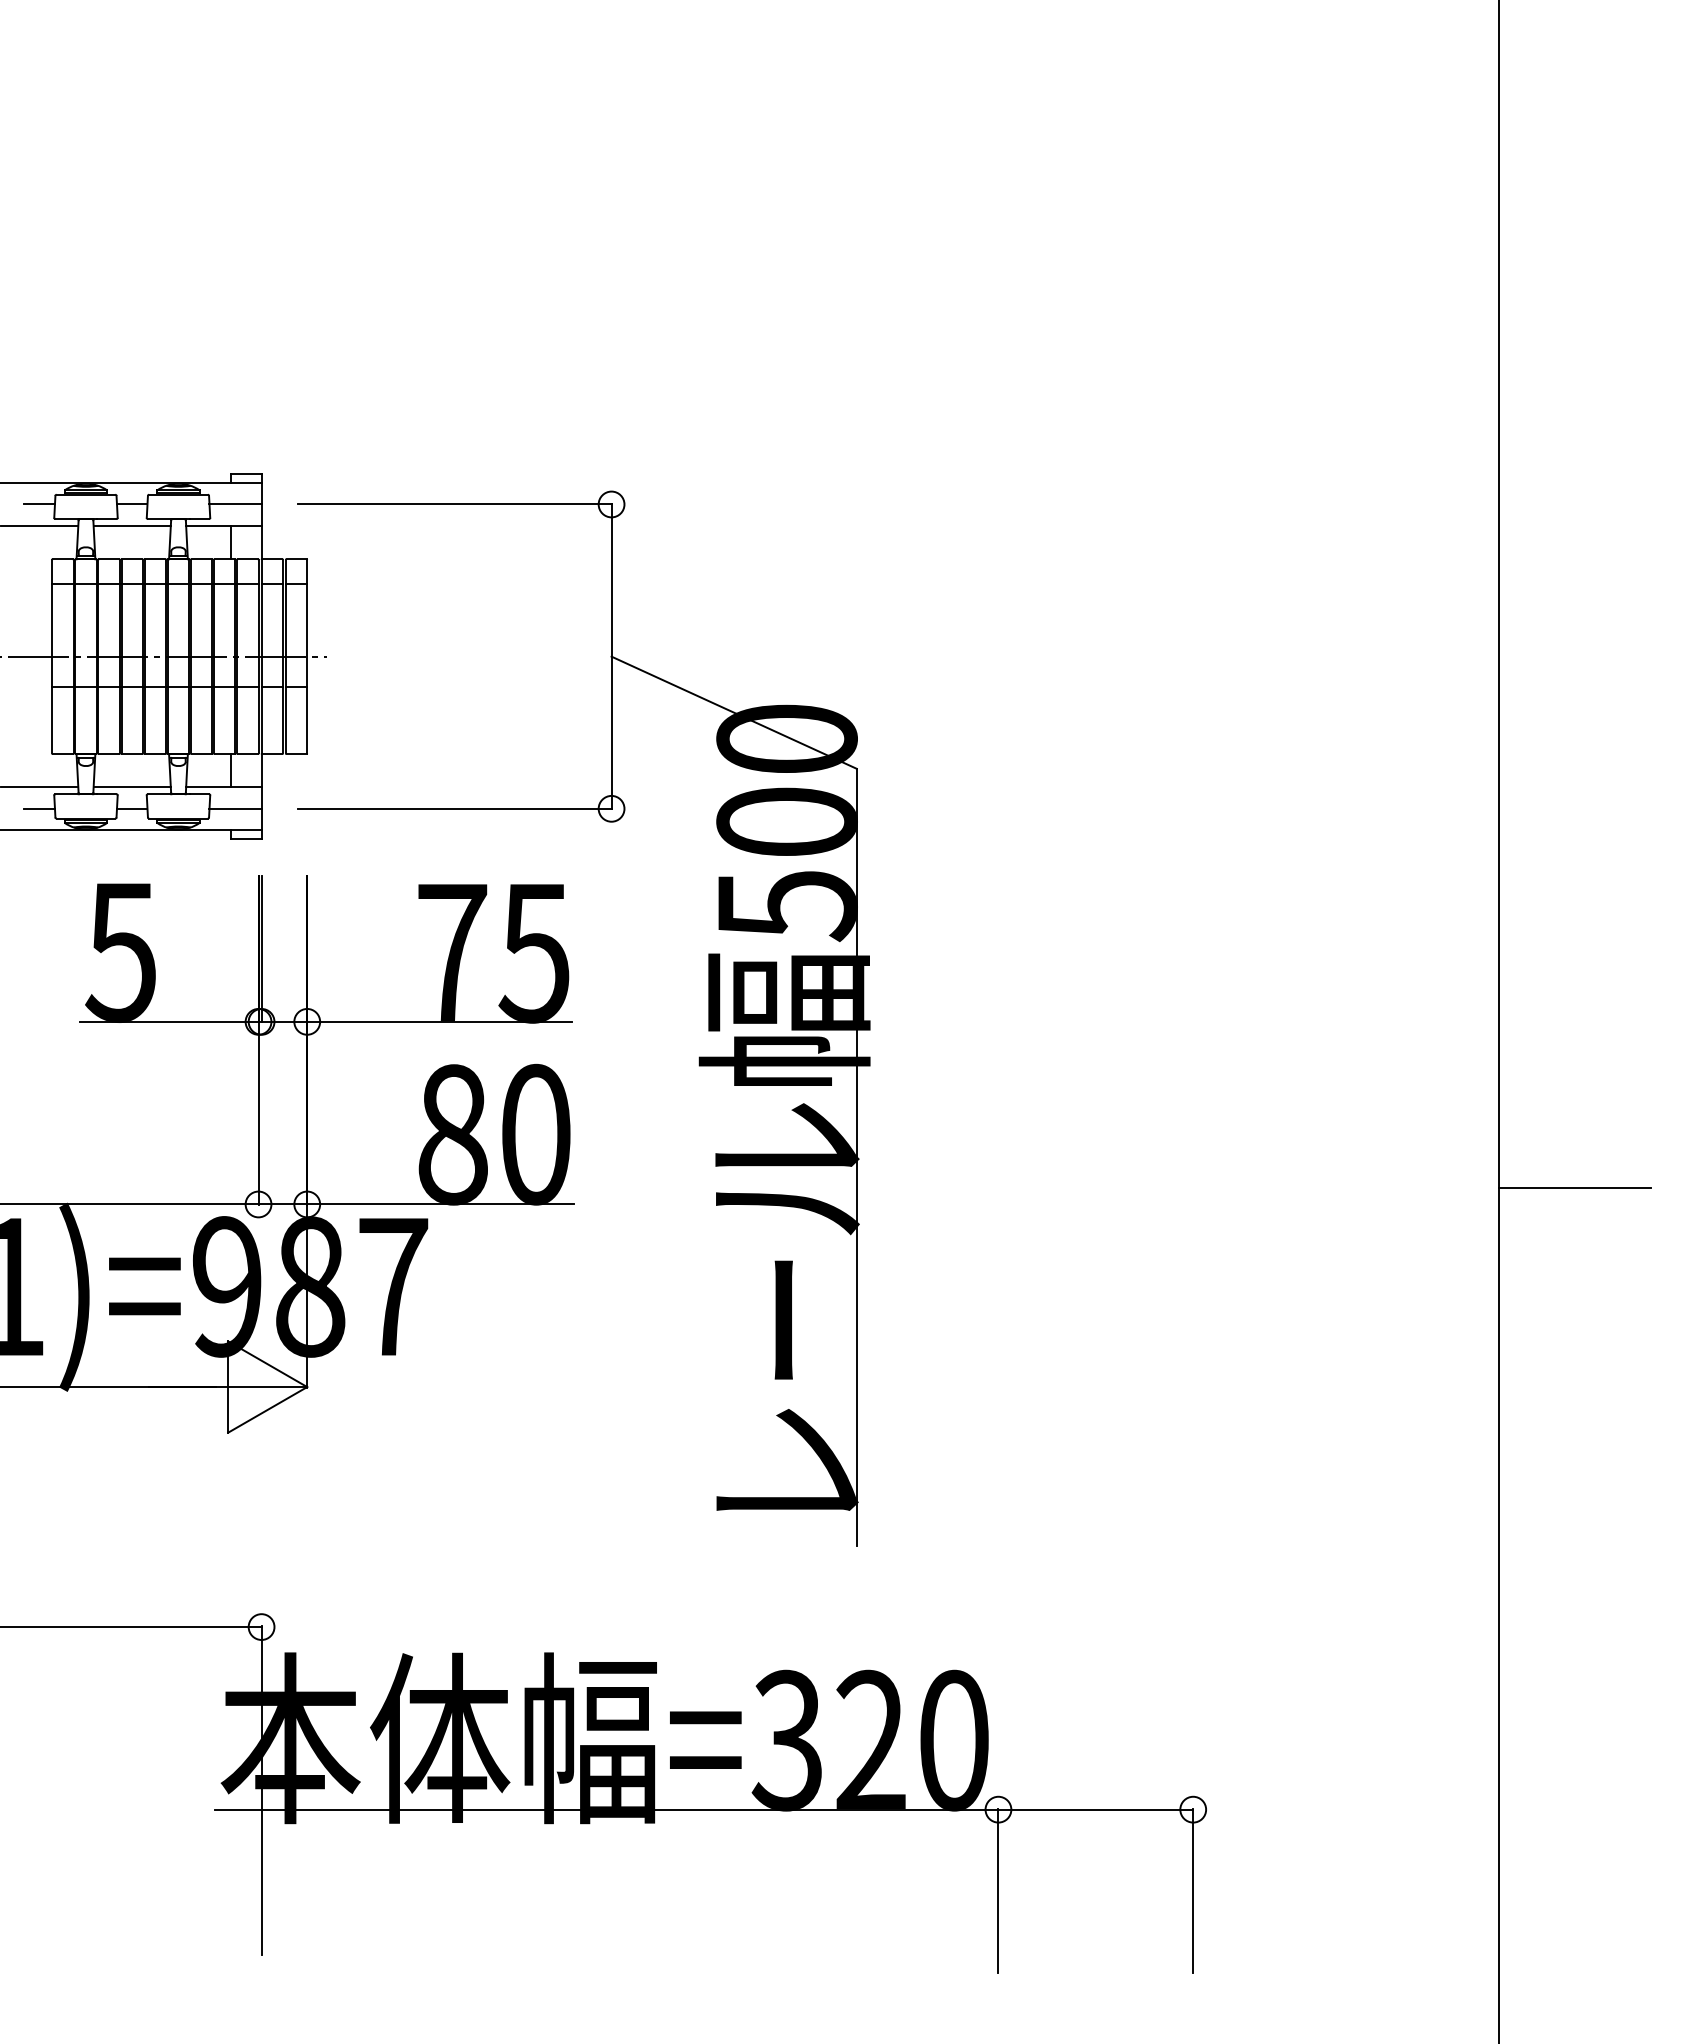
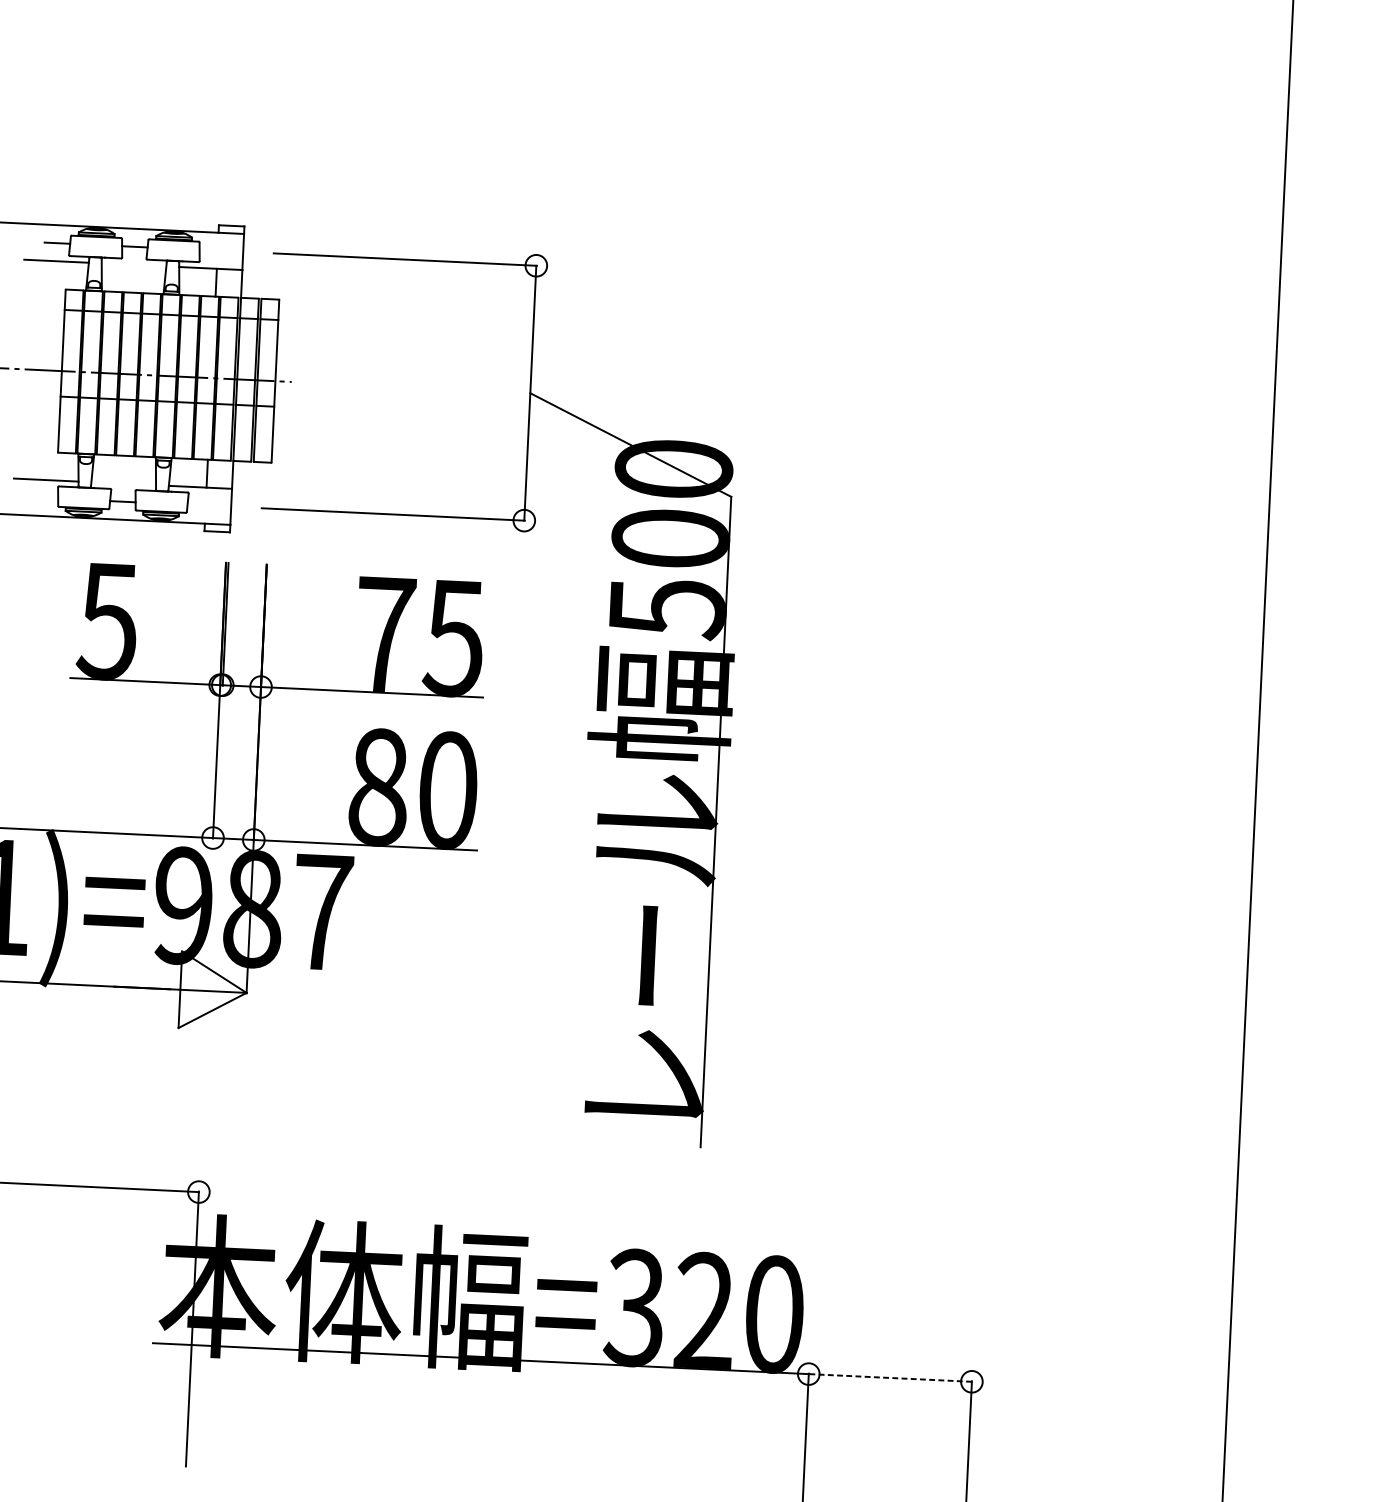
line: (235, 504) -> (221, 250), removed
line: (131, 526) -> (133, 265), removed
line: (131, 787) -> (123, 483), removed
line: (39, 808) -> (45, 497), removed
line: (235, 808) -> (209, 505), removed
line: (1574, 1187) -> (1315, 875), removed
line: (1095, 1809) -> (890, 1377), solid -> dashed

